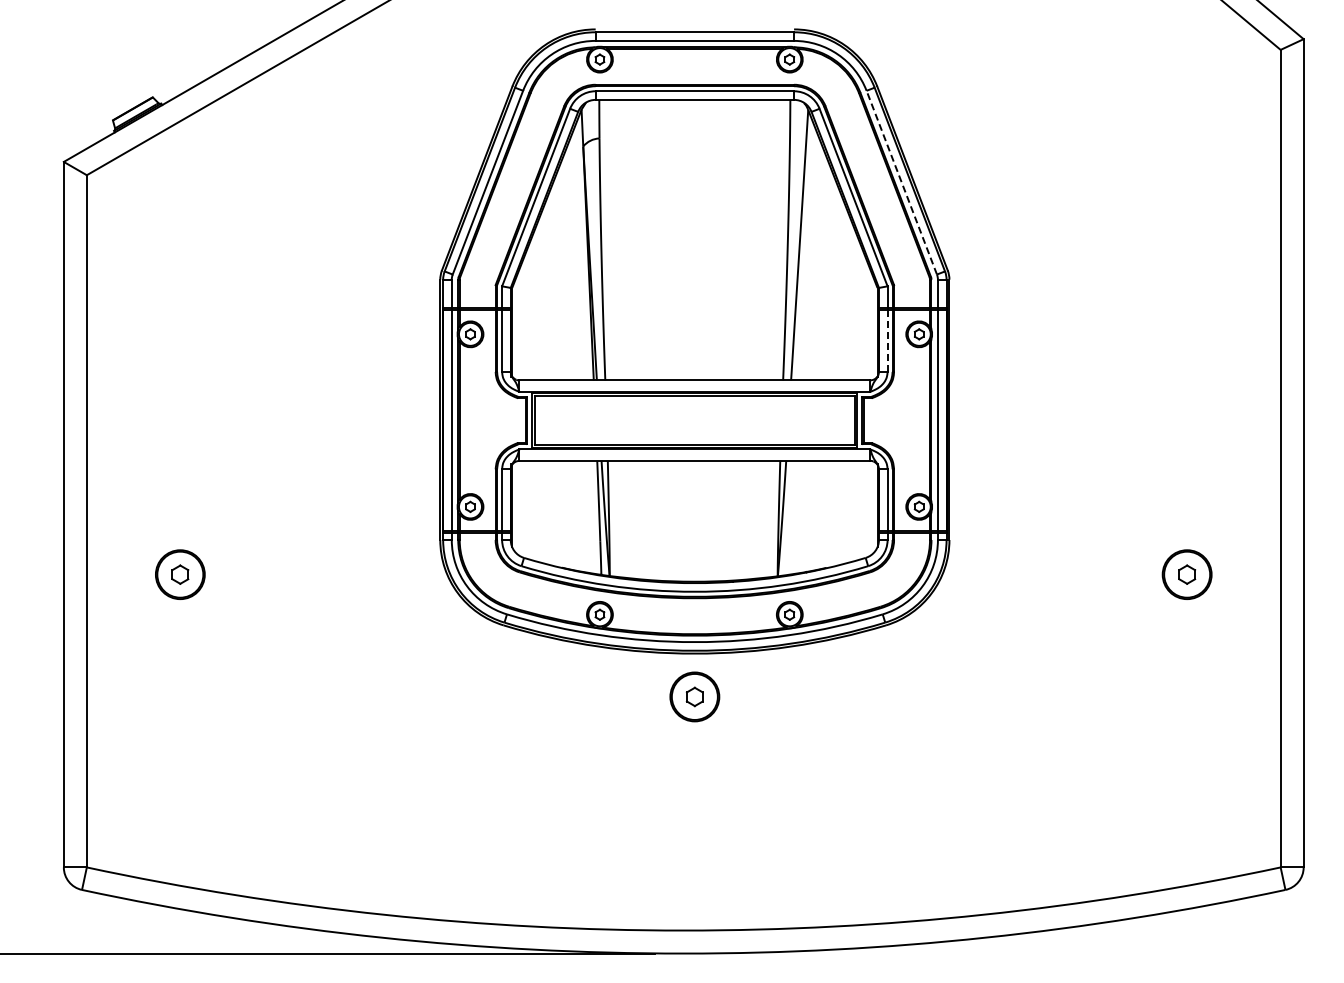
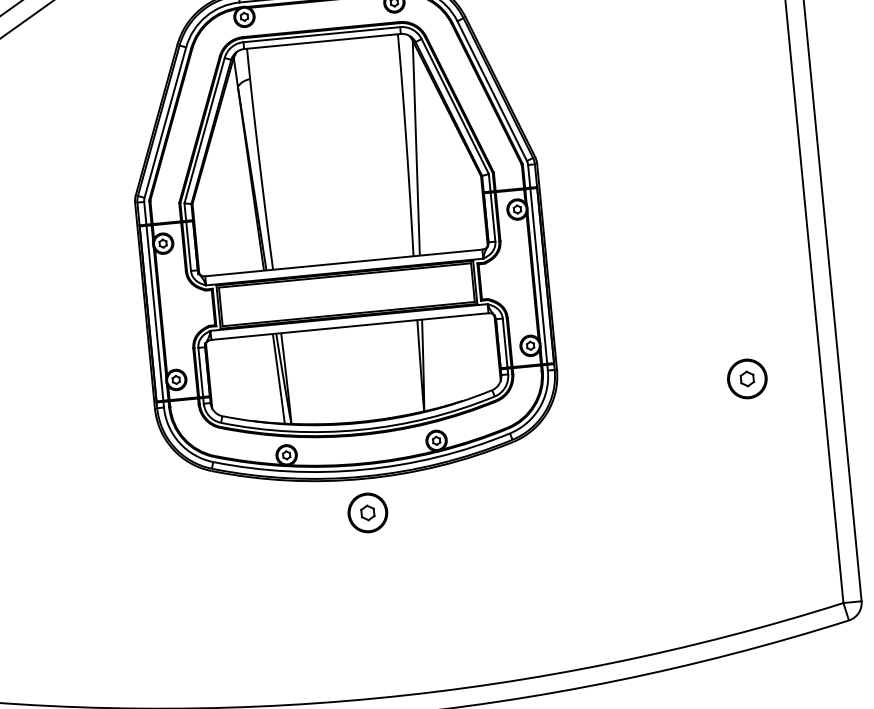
line: (901, 182) -> (491, 91), dashed -> solid
line: (887, 341) -> (492, 217), dashed -> solid

